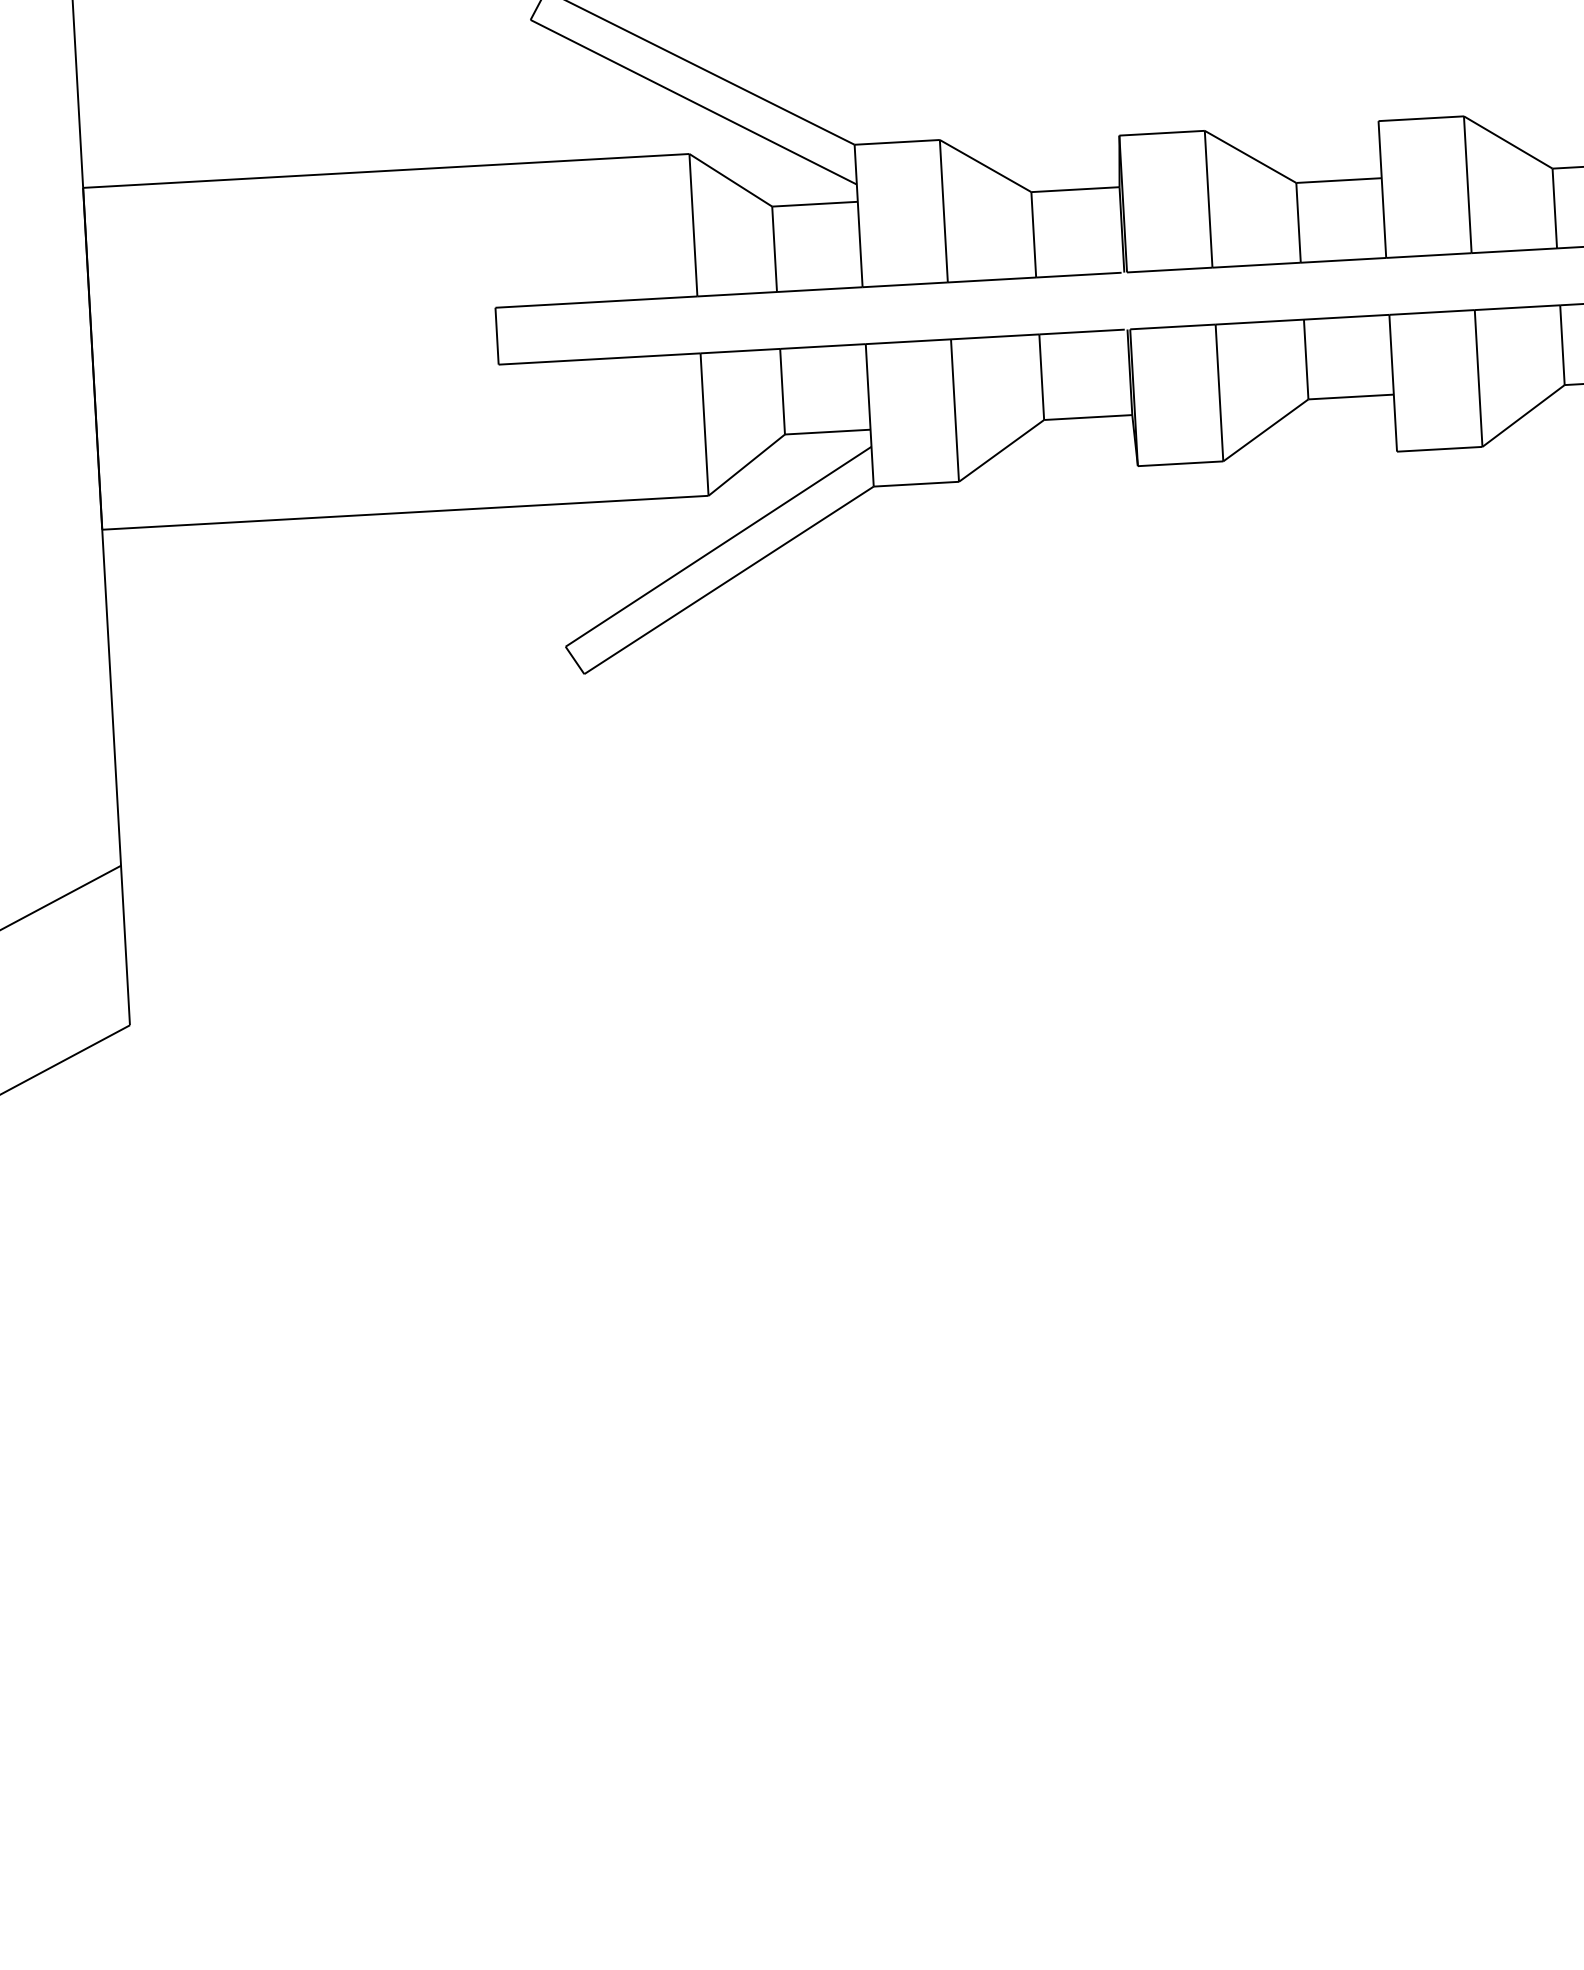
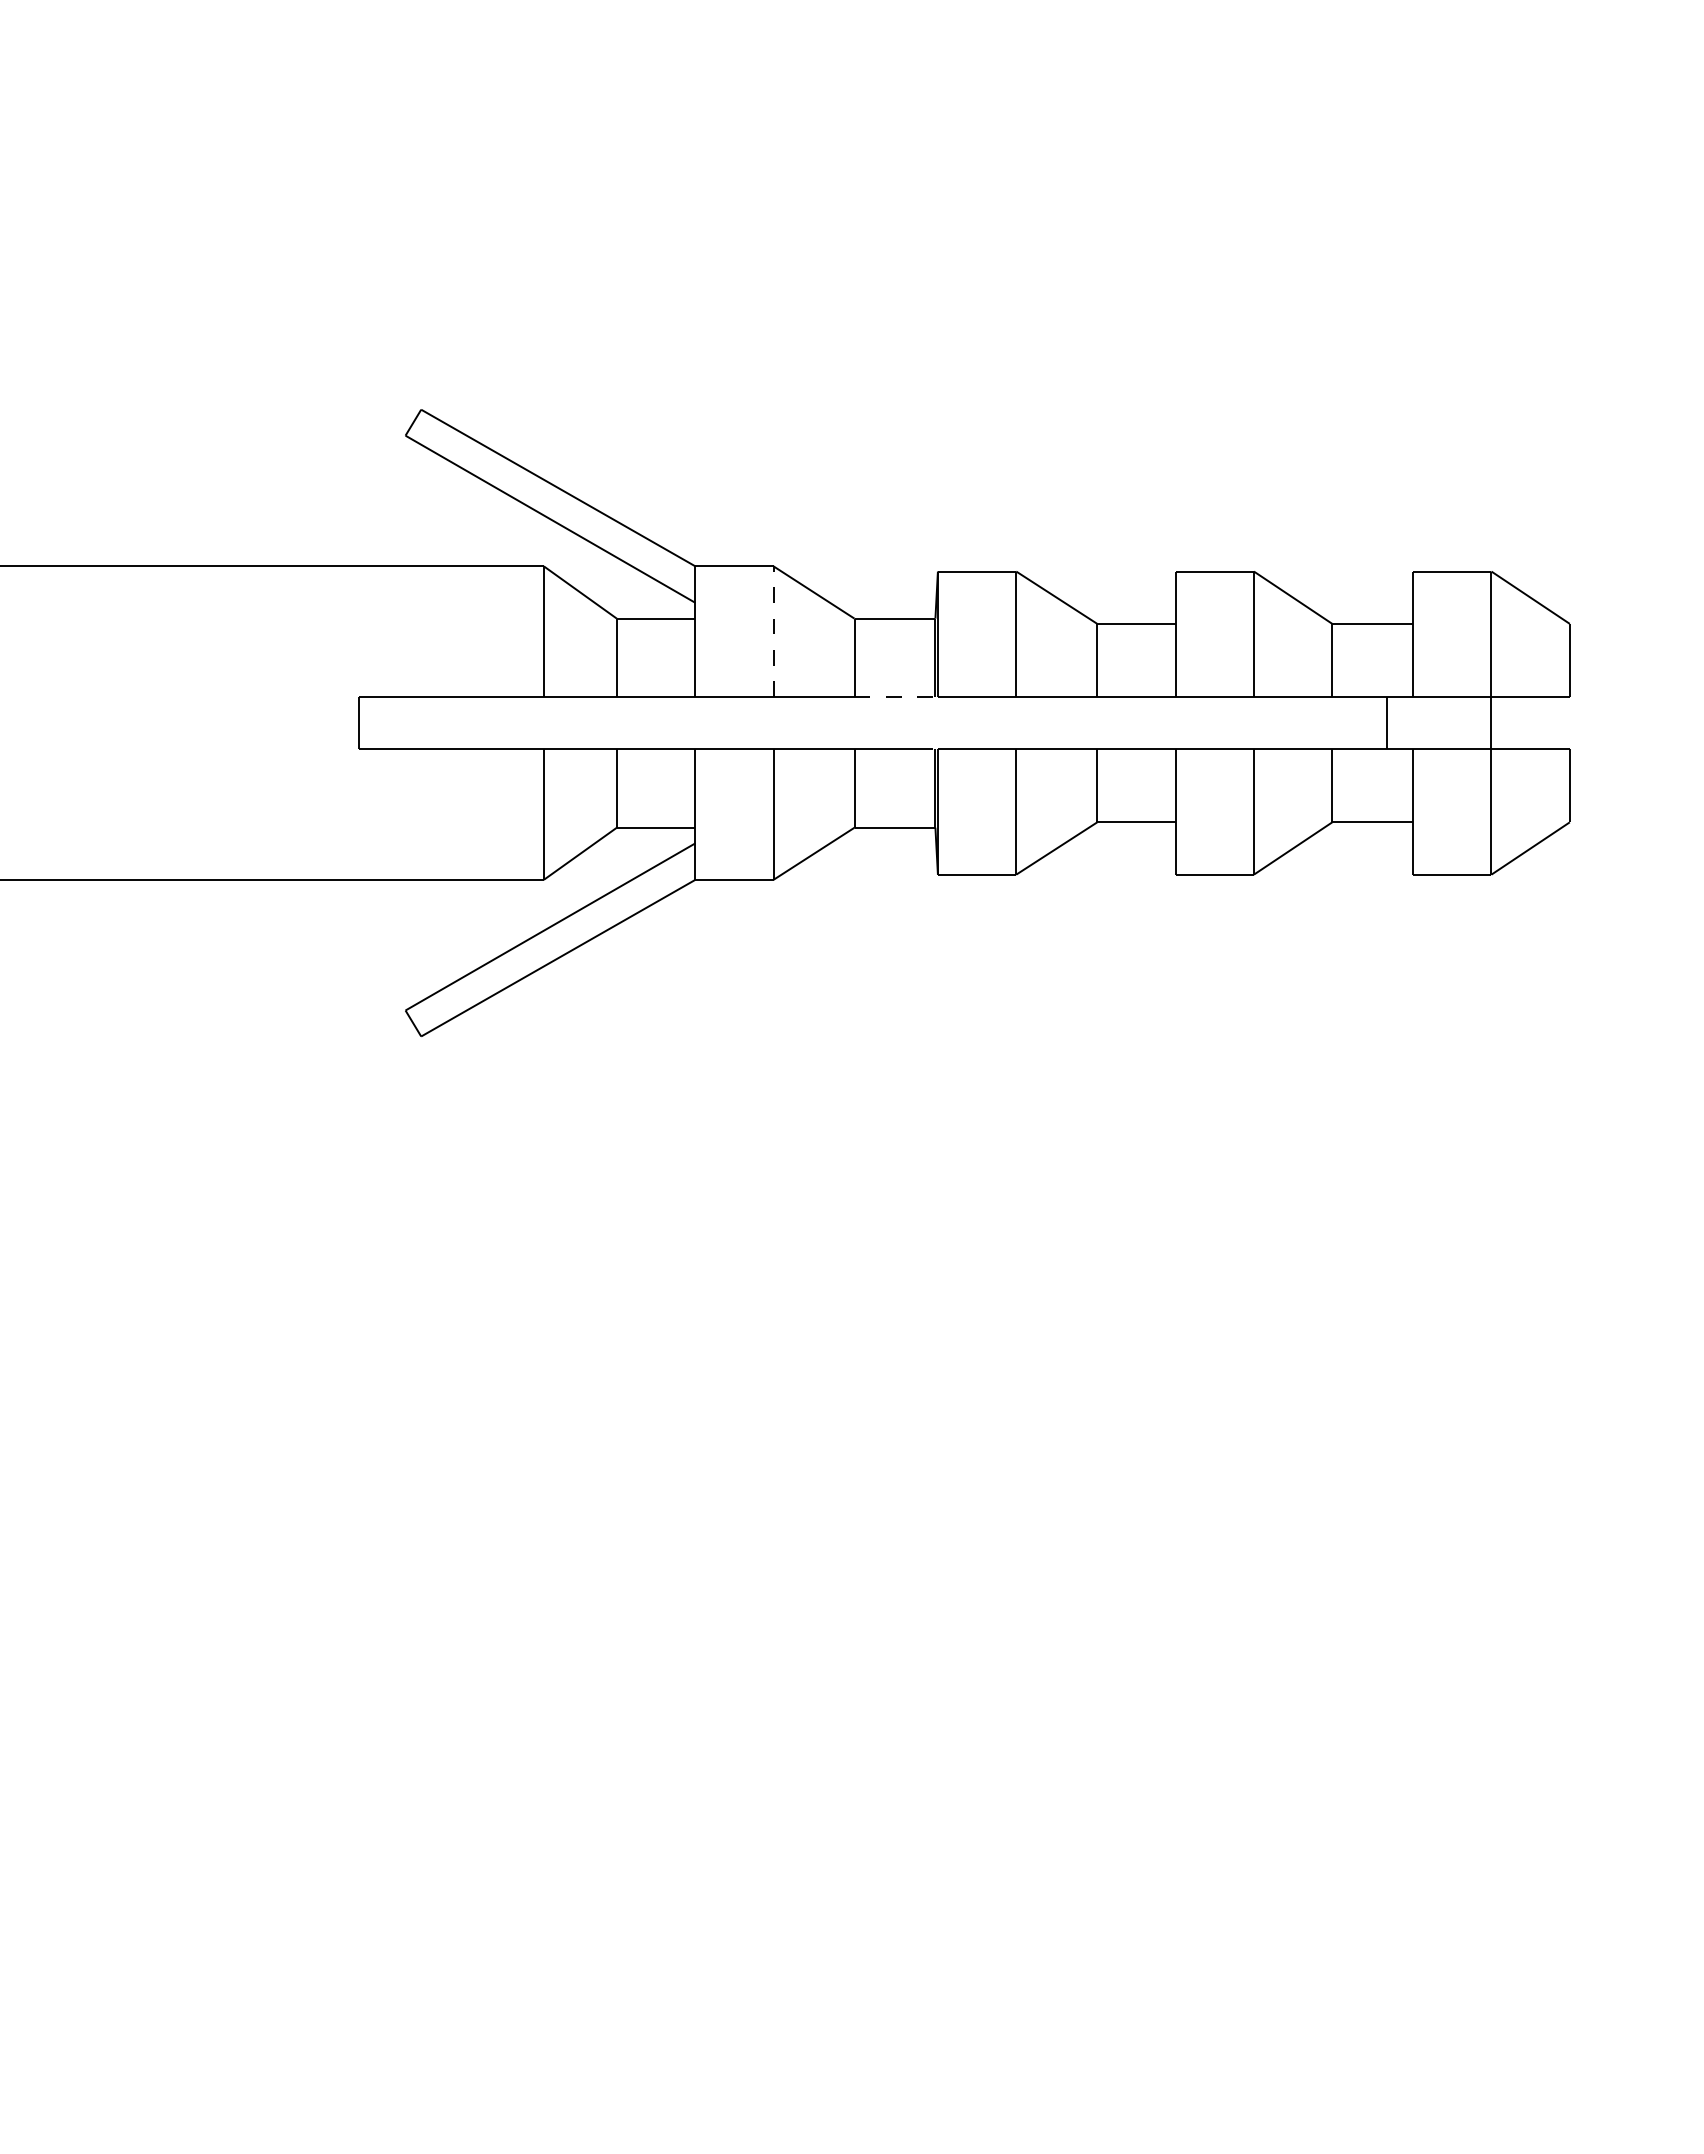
line: (943, 211) -> (773, 631), solid -> dashed
line: (1078, 275) -> (893, 697), solid -> dashed

